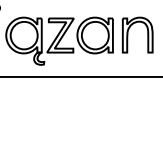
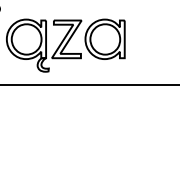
part: (128, 34) -> (141, 38), removed

